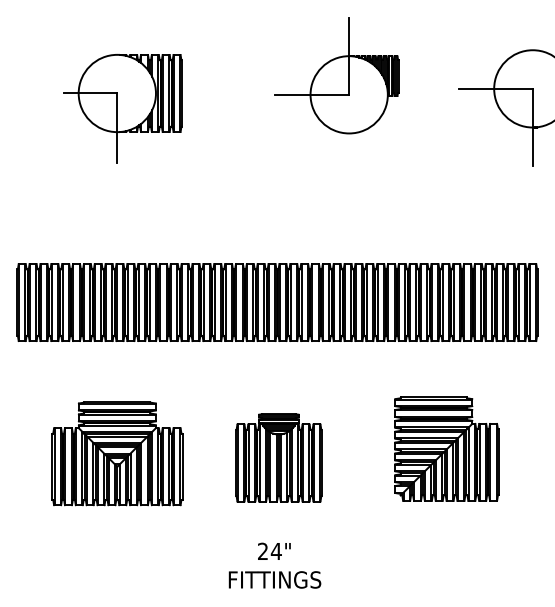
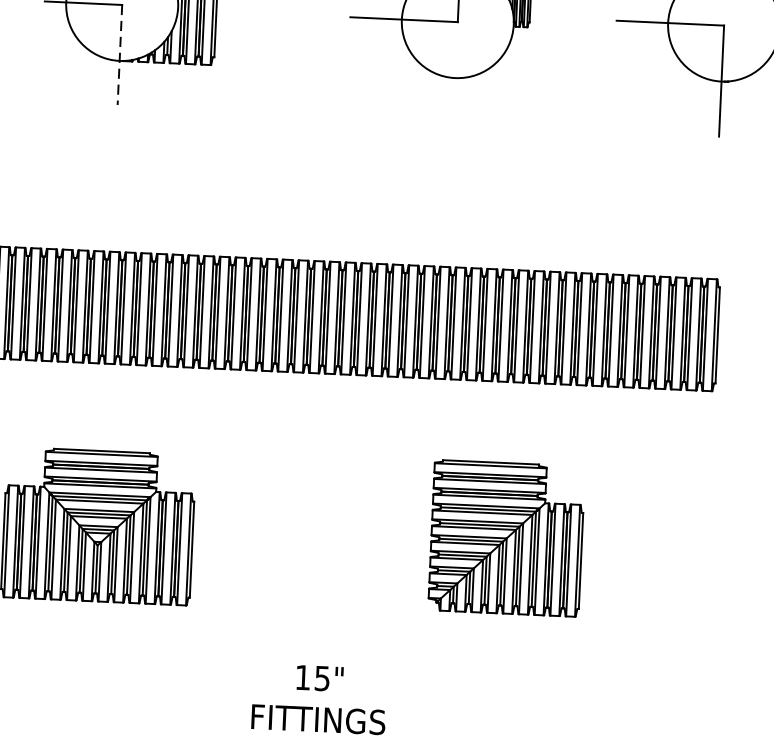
line: (117, 128) -> (120, 55), solid -> dashed
part: (446, 448) -> (505, 537), moved
part: (278, 457) -> (331, 542), removed
text: (269, 551) -> (312, 678), 24" -> 15"

